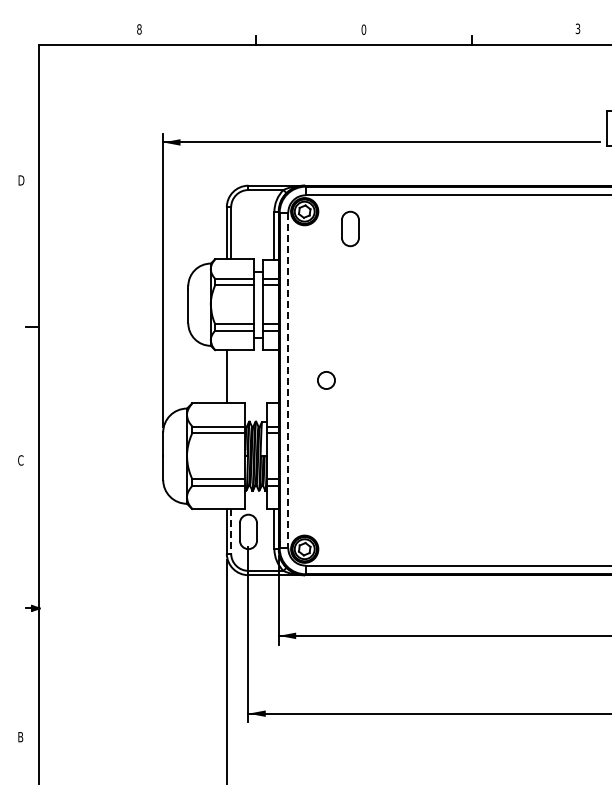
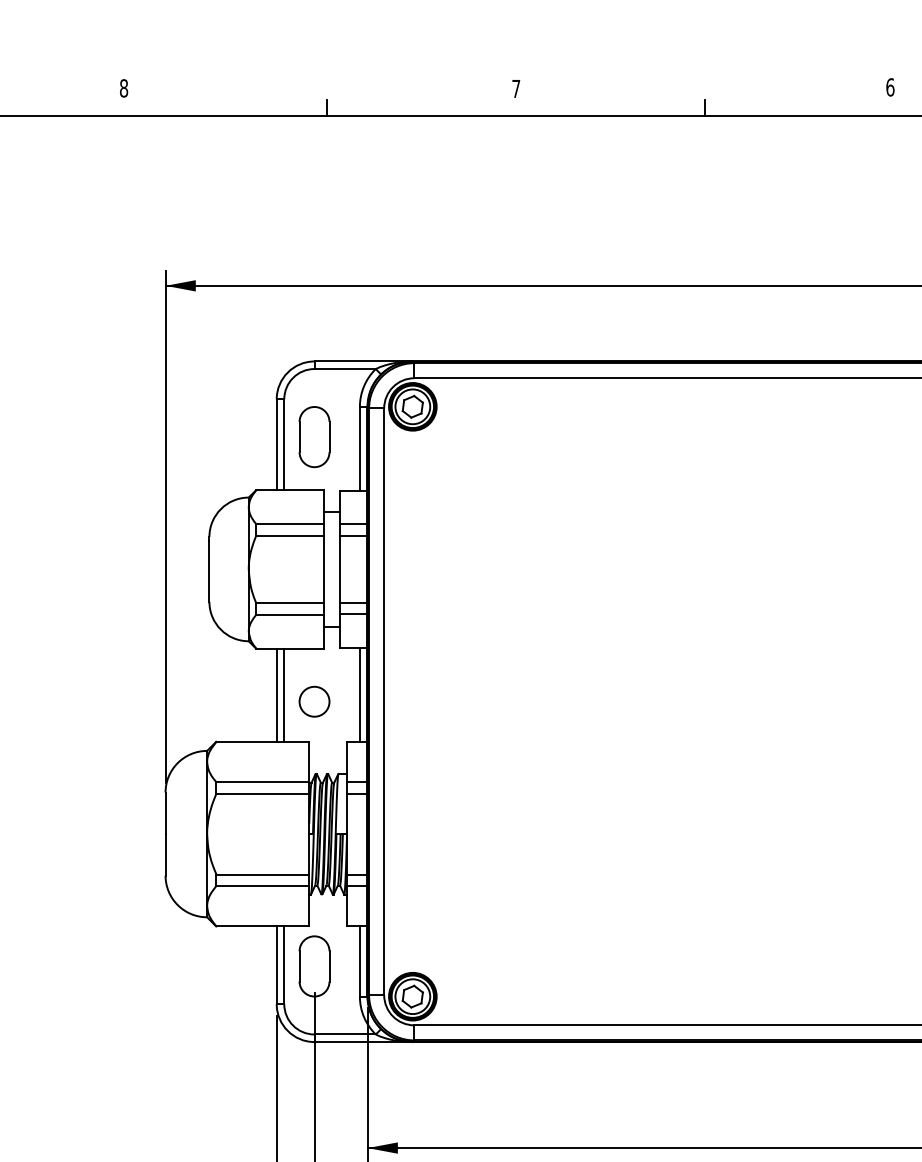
text: (577, 28) -> (889, 86), 3 -> 6
text: (363, 29) -> (515, 88), 0 -> 7
part: (350, 228) -> (314, 436), moved
line: (231, 376) -> (284, 694), added
line: (274, 376) -> (360, 694), added
line: (288, 380) -> (384, 701), dashed -> solid
circle: (326, 380) -> (314, 701), moved
line: (231, 531) -> (284, 965), dashed -> solid

